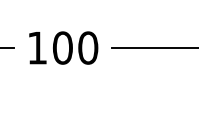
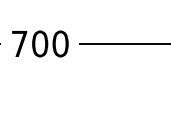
text: (37, 47) -> (19, 43), 100 -> 700

